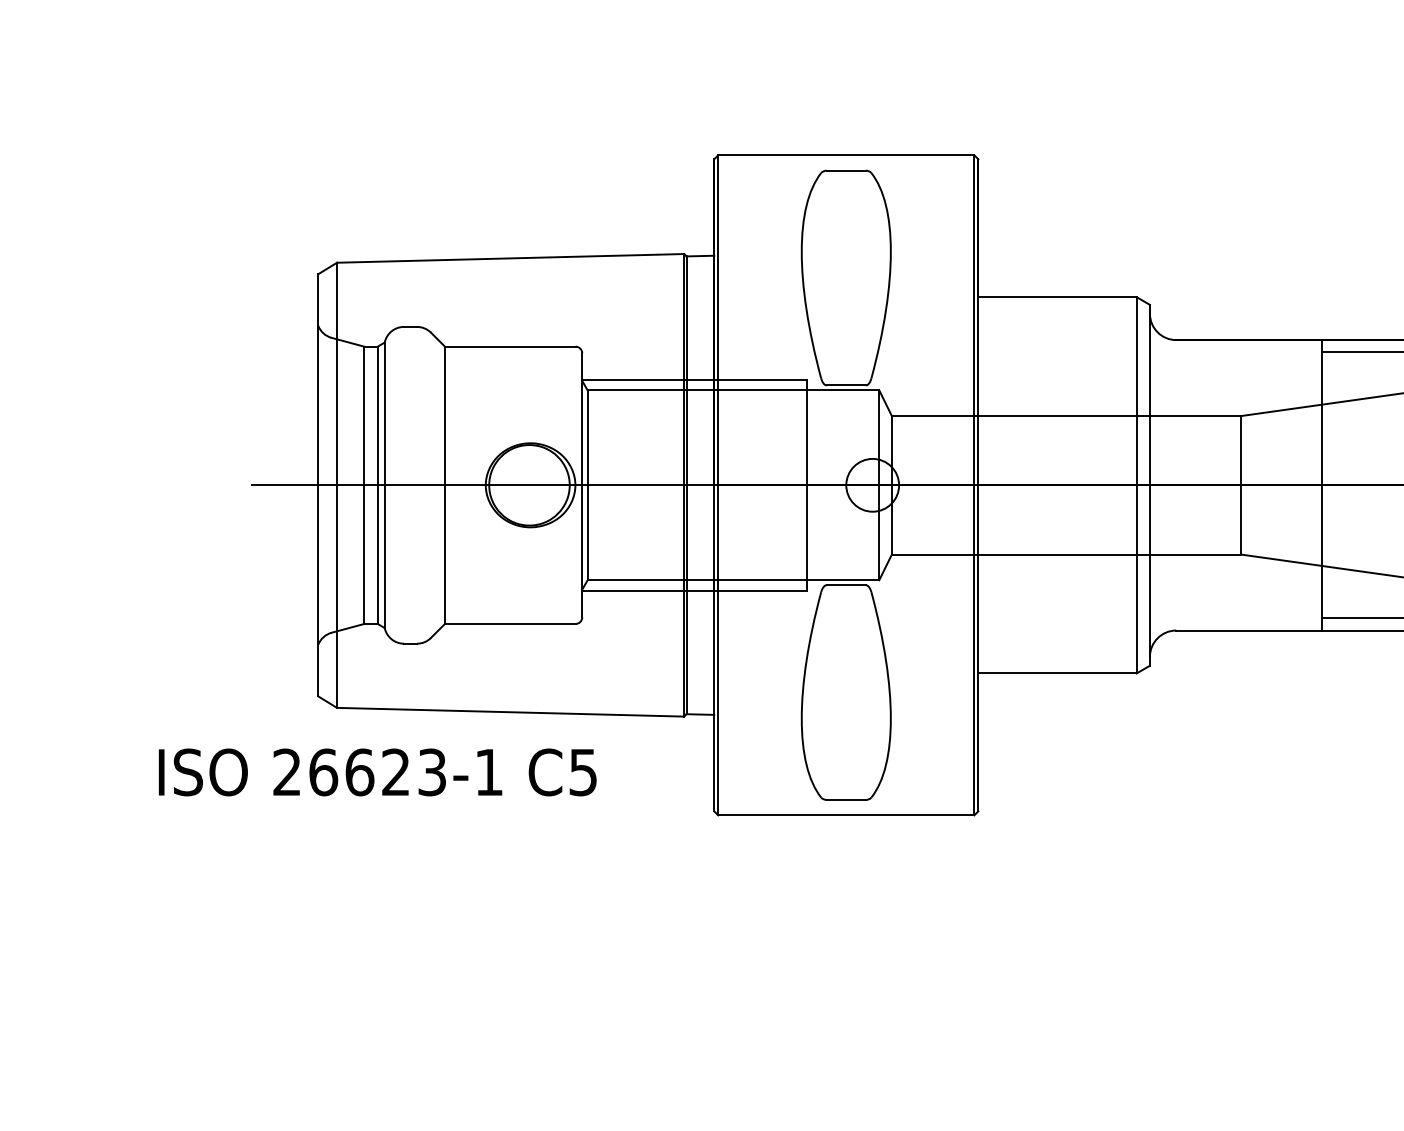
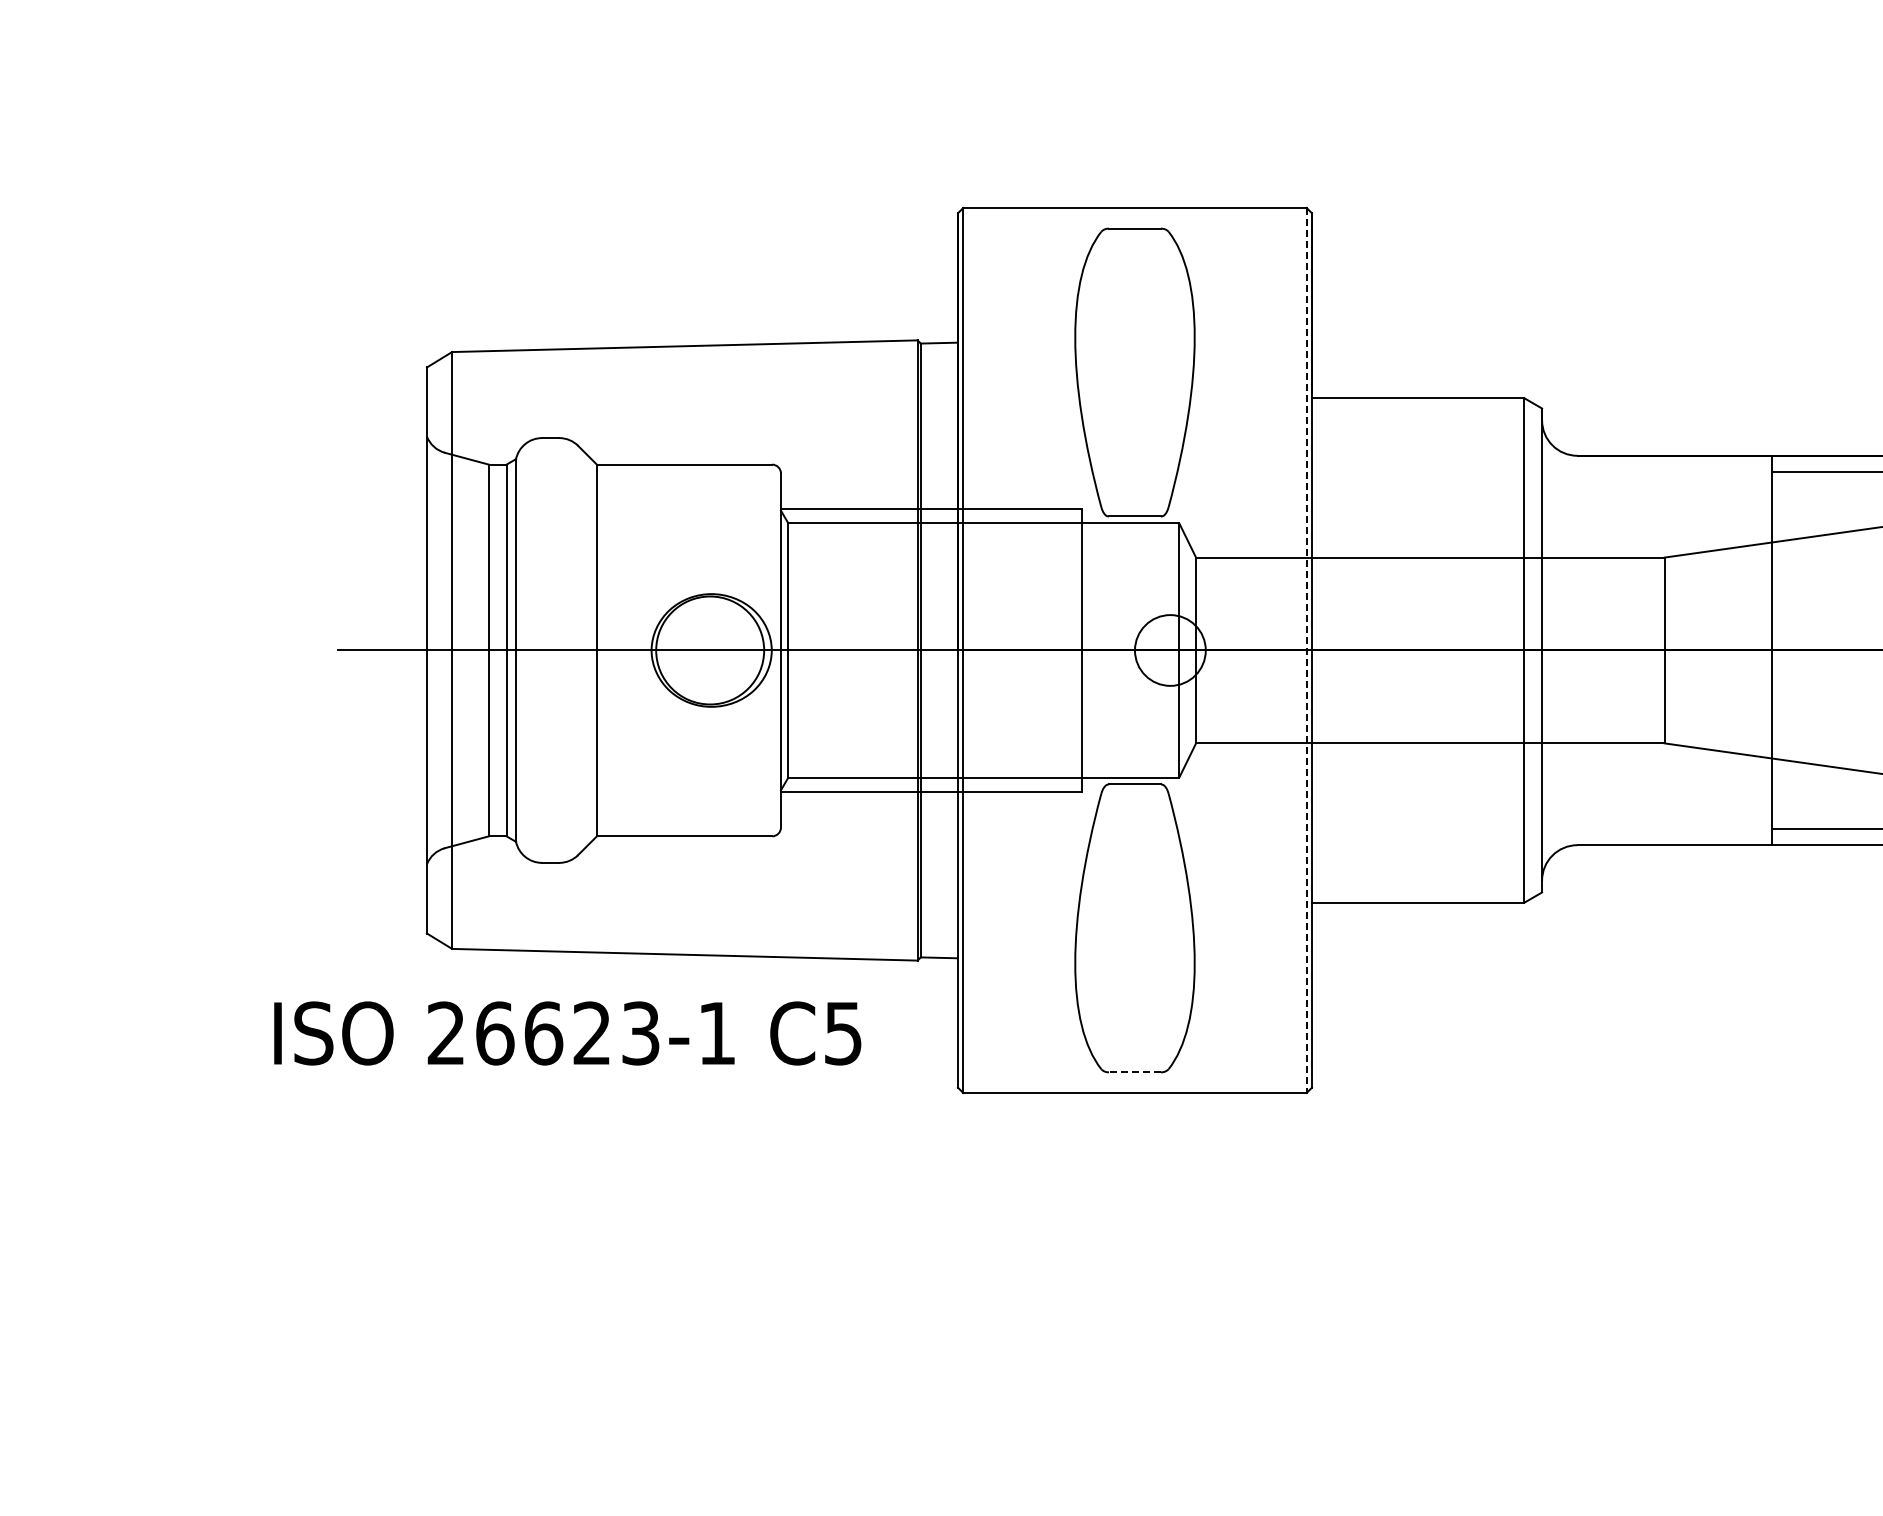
line: (974, 485) -> (1306, 650), solid -> dashed
text: (377, 772) -> (567, 1033), moved
line: (845, 800) -> (1134, 1072), solid -> dashed

